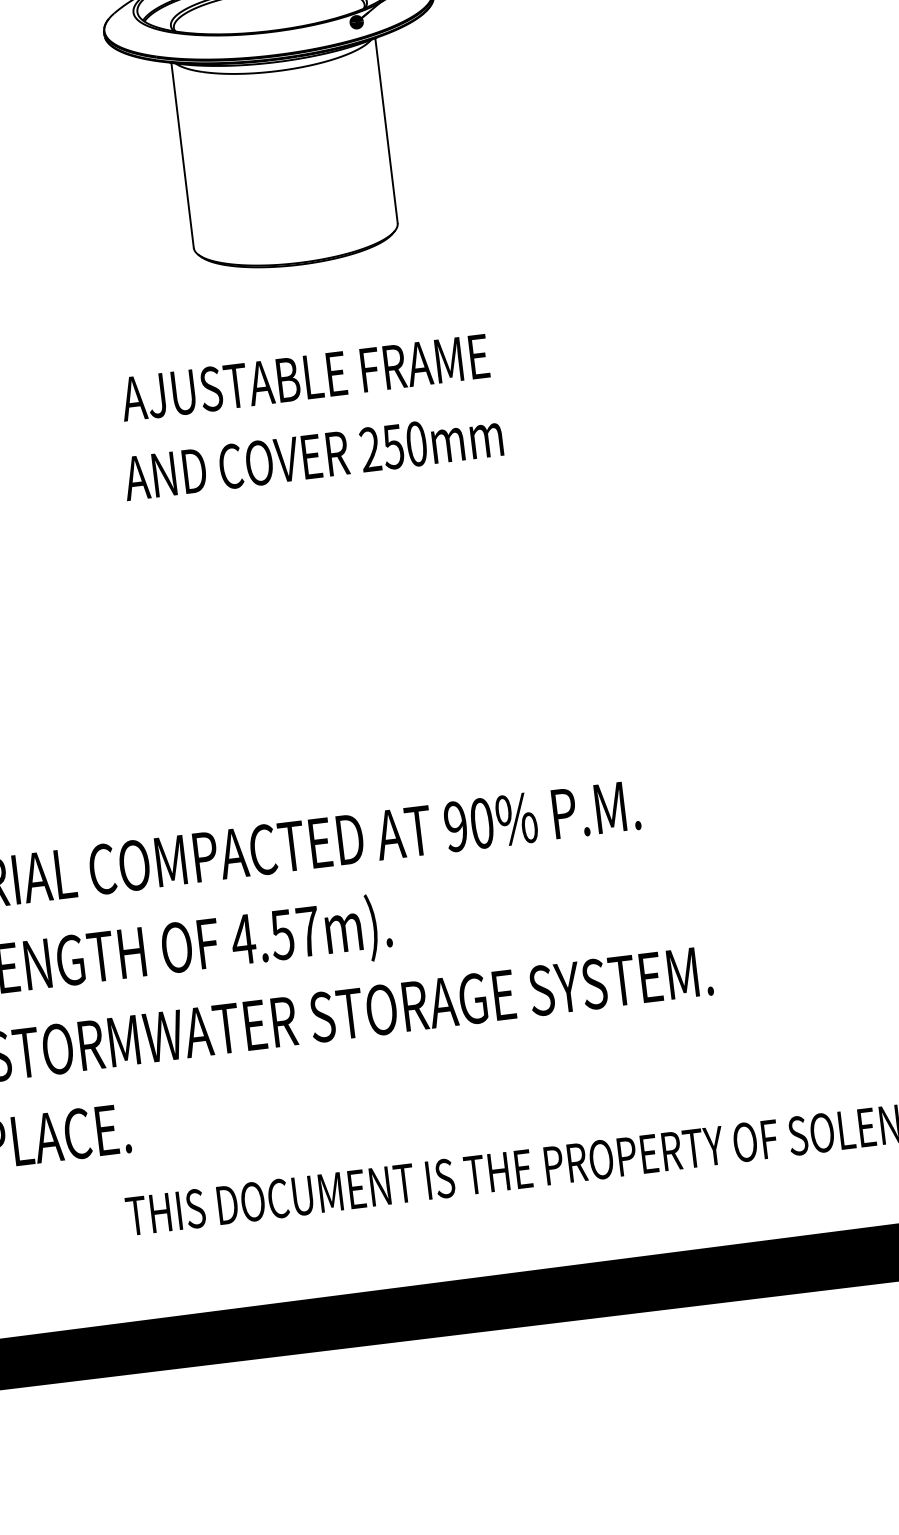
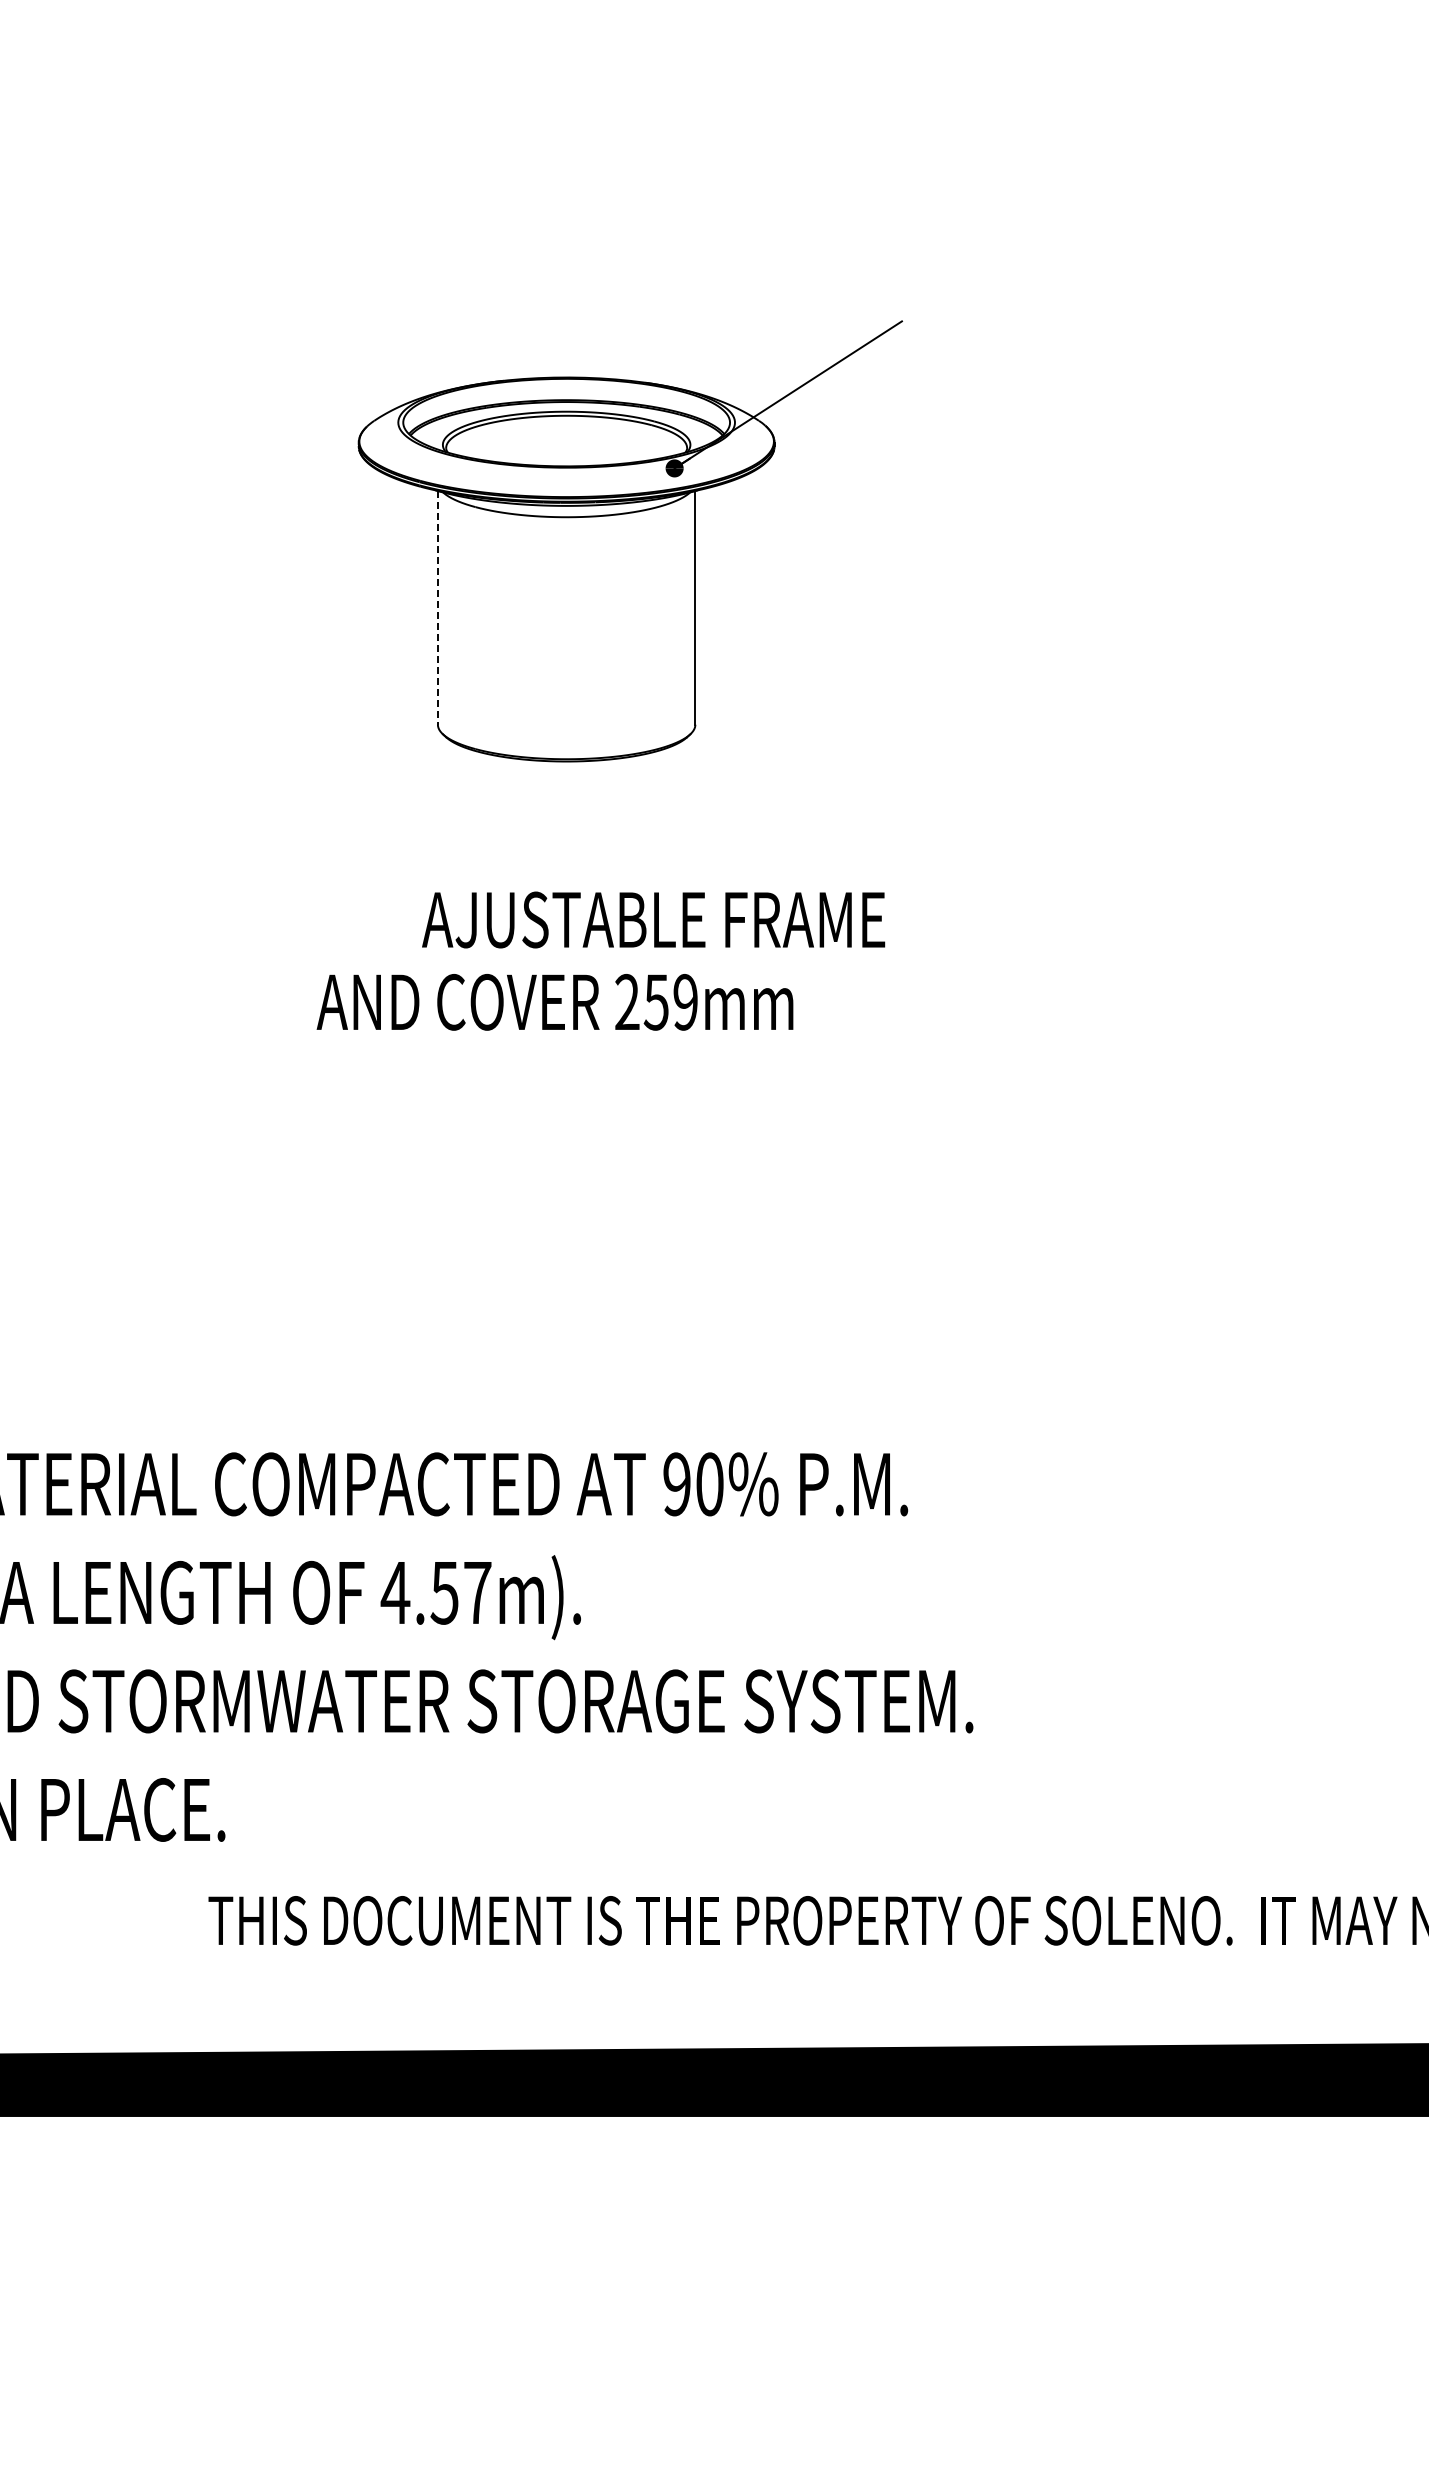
line: (182, 155) -> (437, 607), solid -> dashed
text: (304, 377) -> (653, 919), moved
text: (416, 444) -> (685, 1002), 250mm -> 259mm

